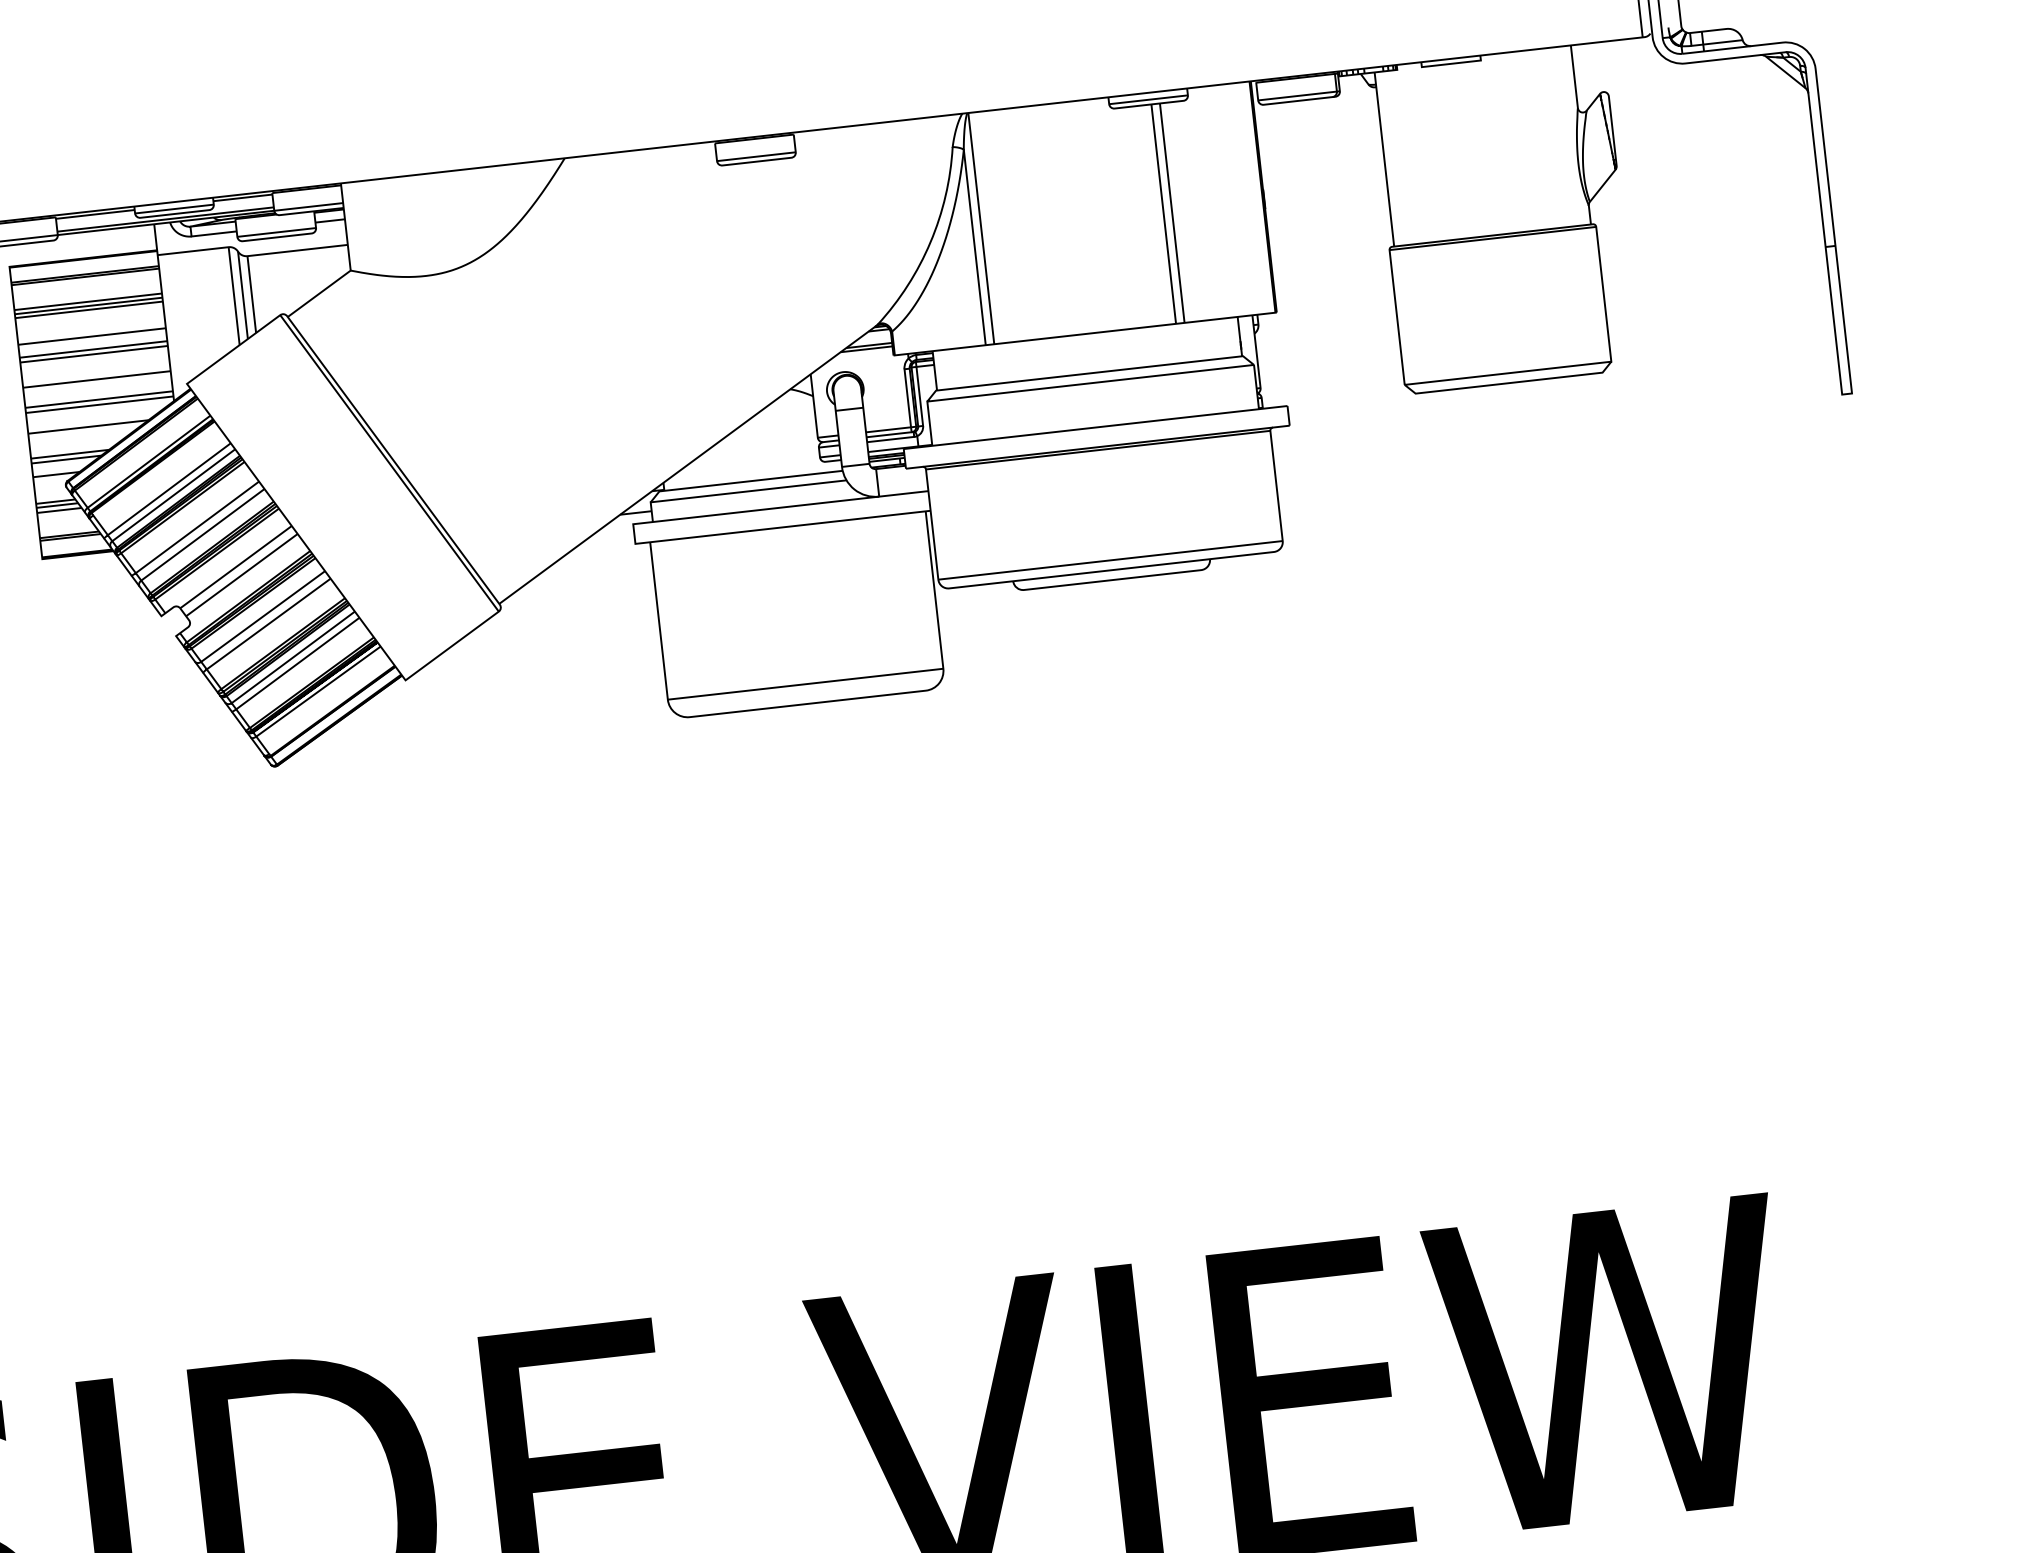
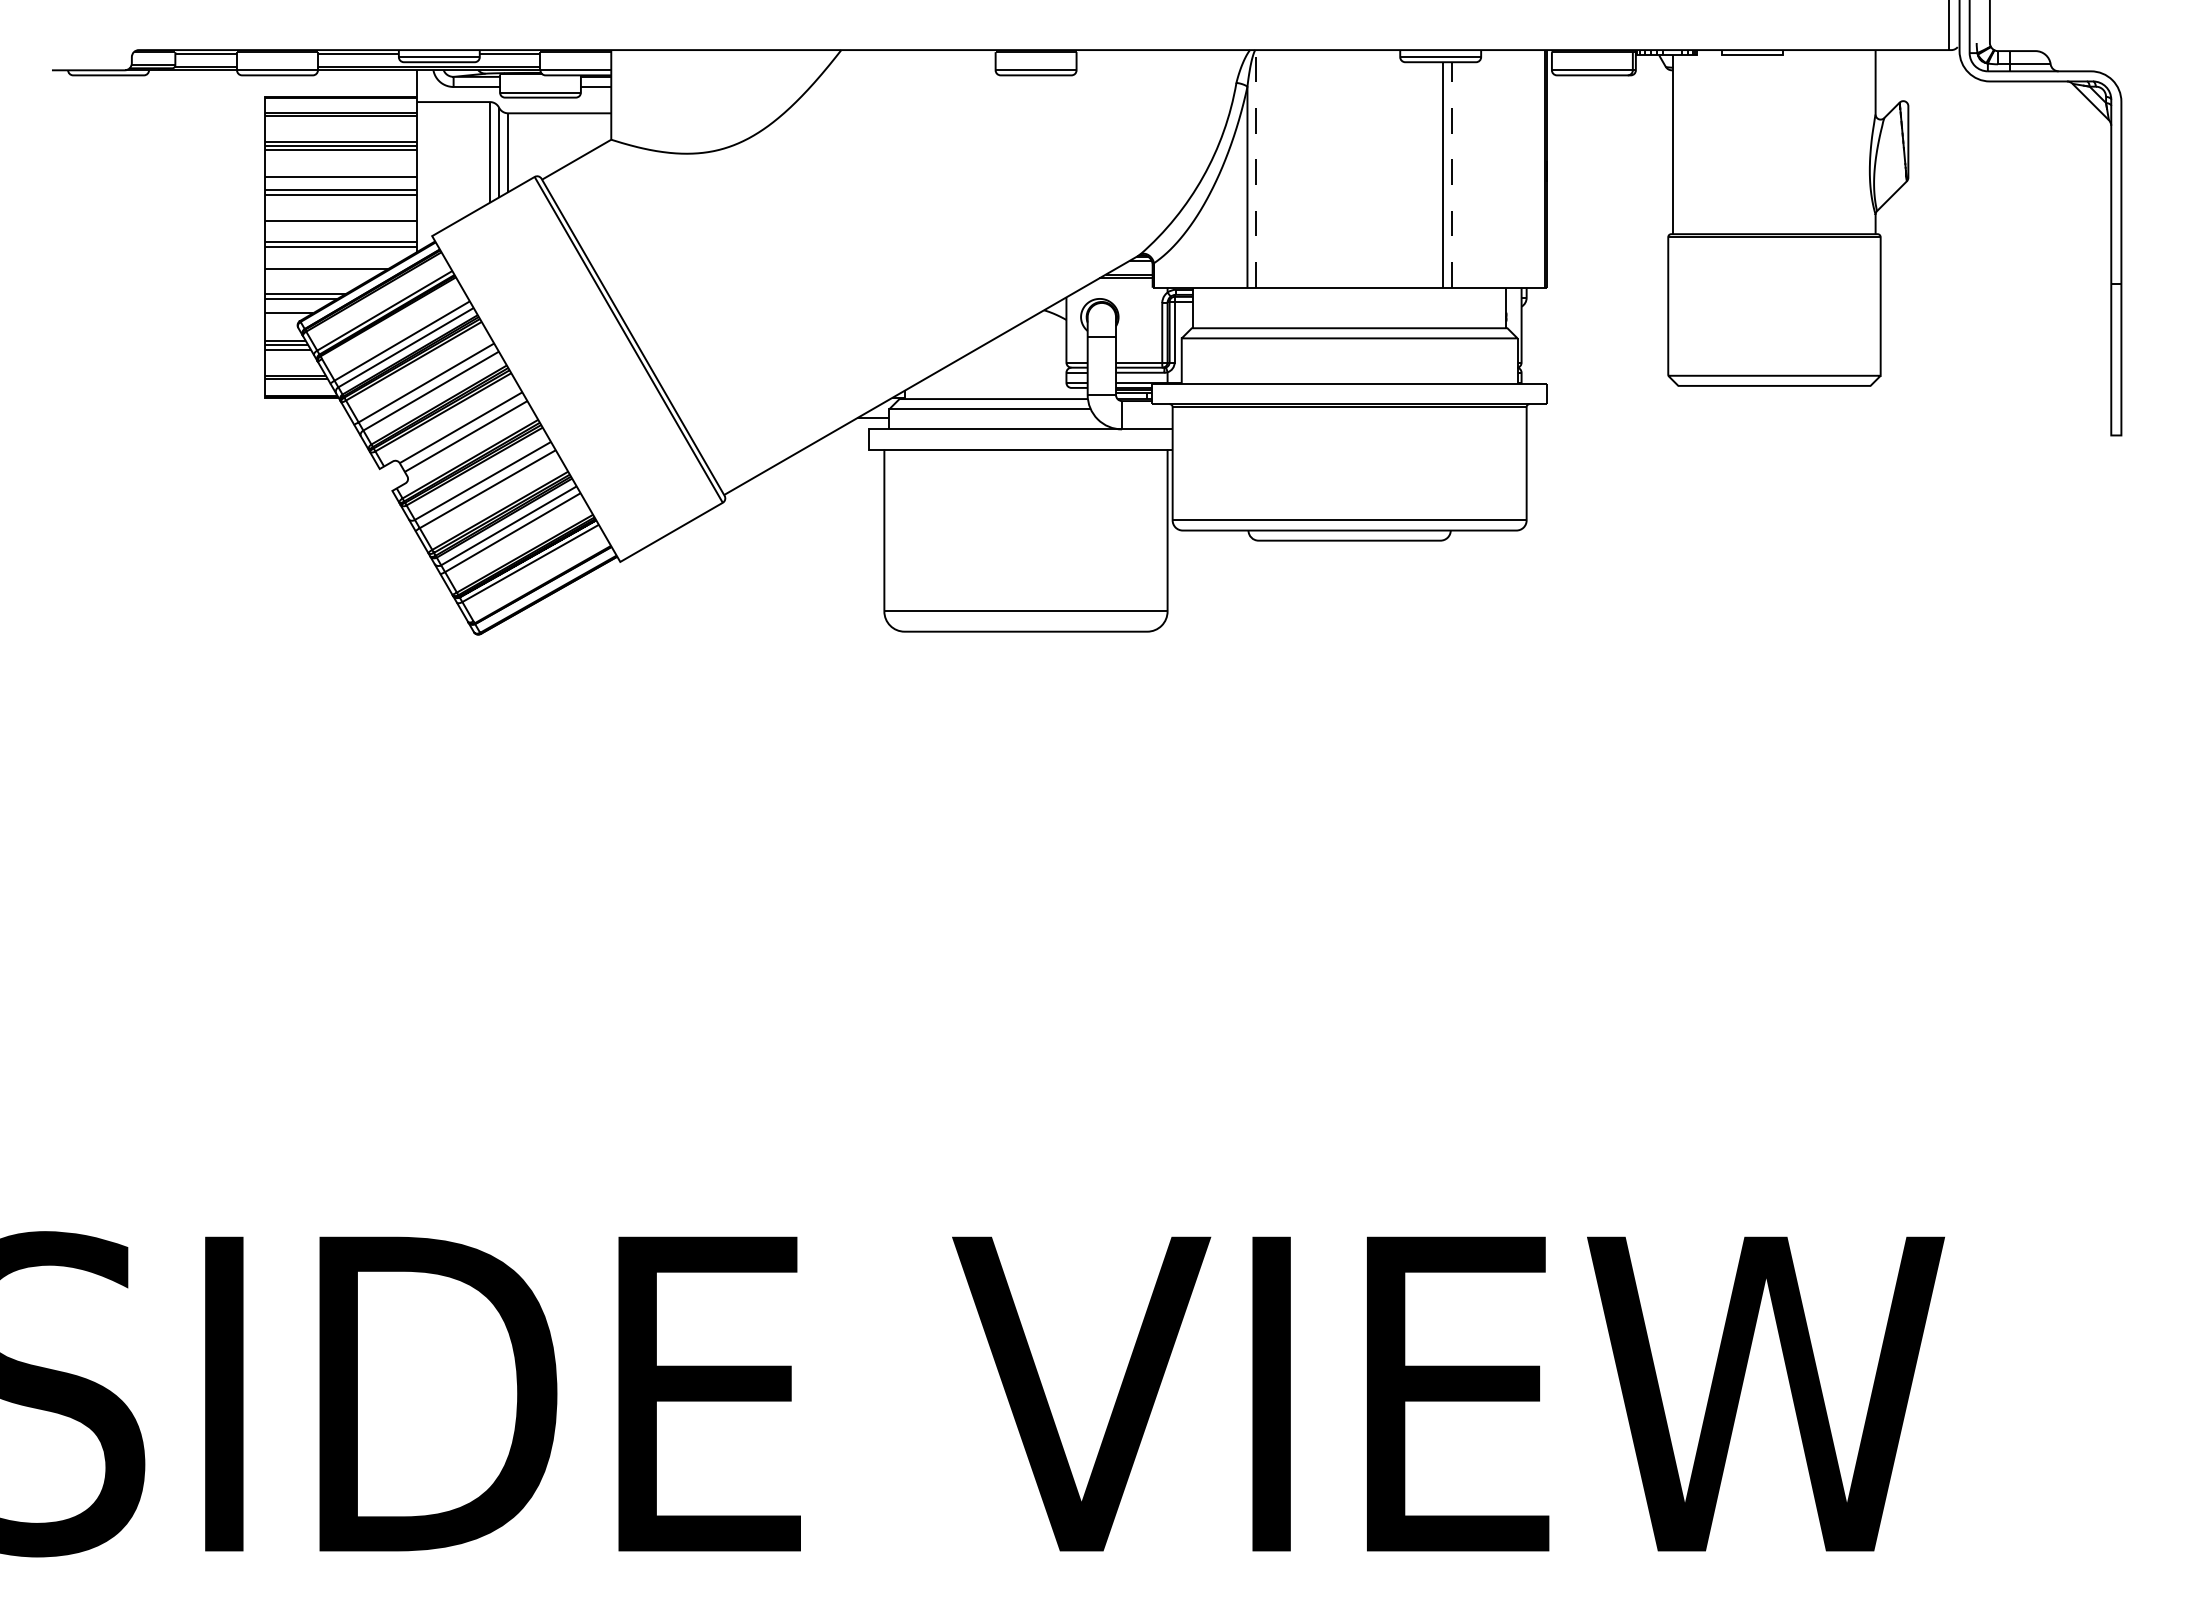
line: (1171, 213) -> (1451, 175), solid -> dashed
line: (981, 228) -> (1256, 168), solid -> dashed

